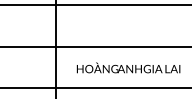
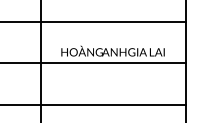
text: (128, 67) -> (112, 50), moved

